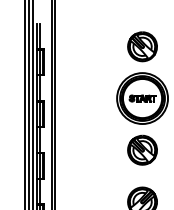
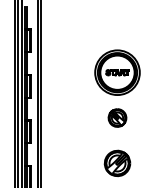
part: (142, 45) -> (117, 26), removed
part: (142, 149) -> (117, 117), size x0.7

